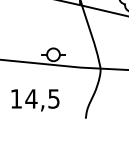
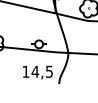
text: (34, 100) -> (37, 72), moved

